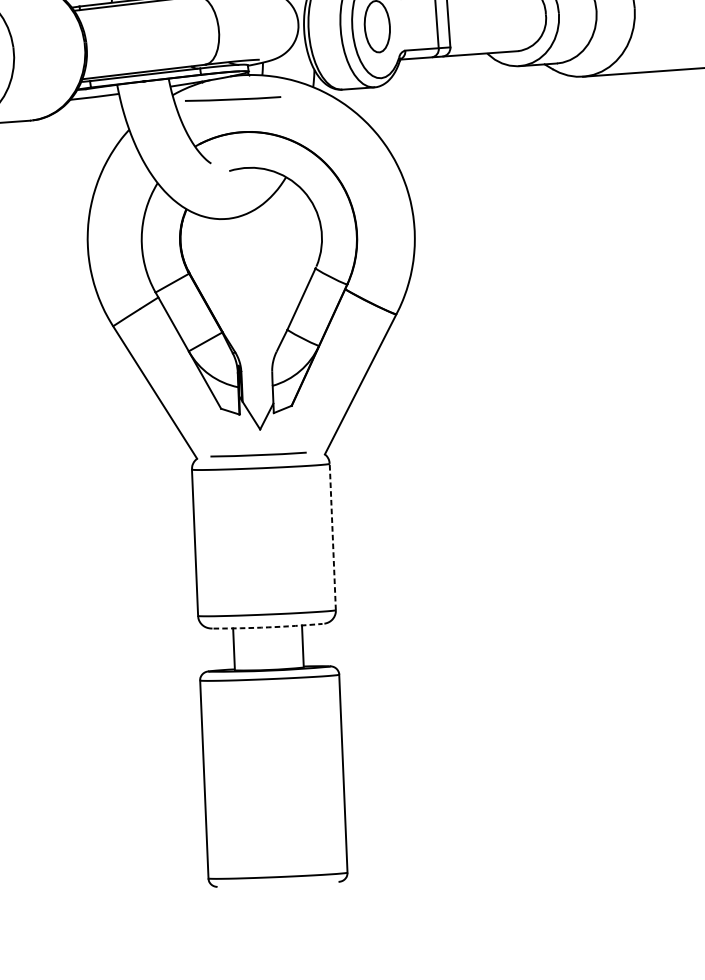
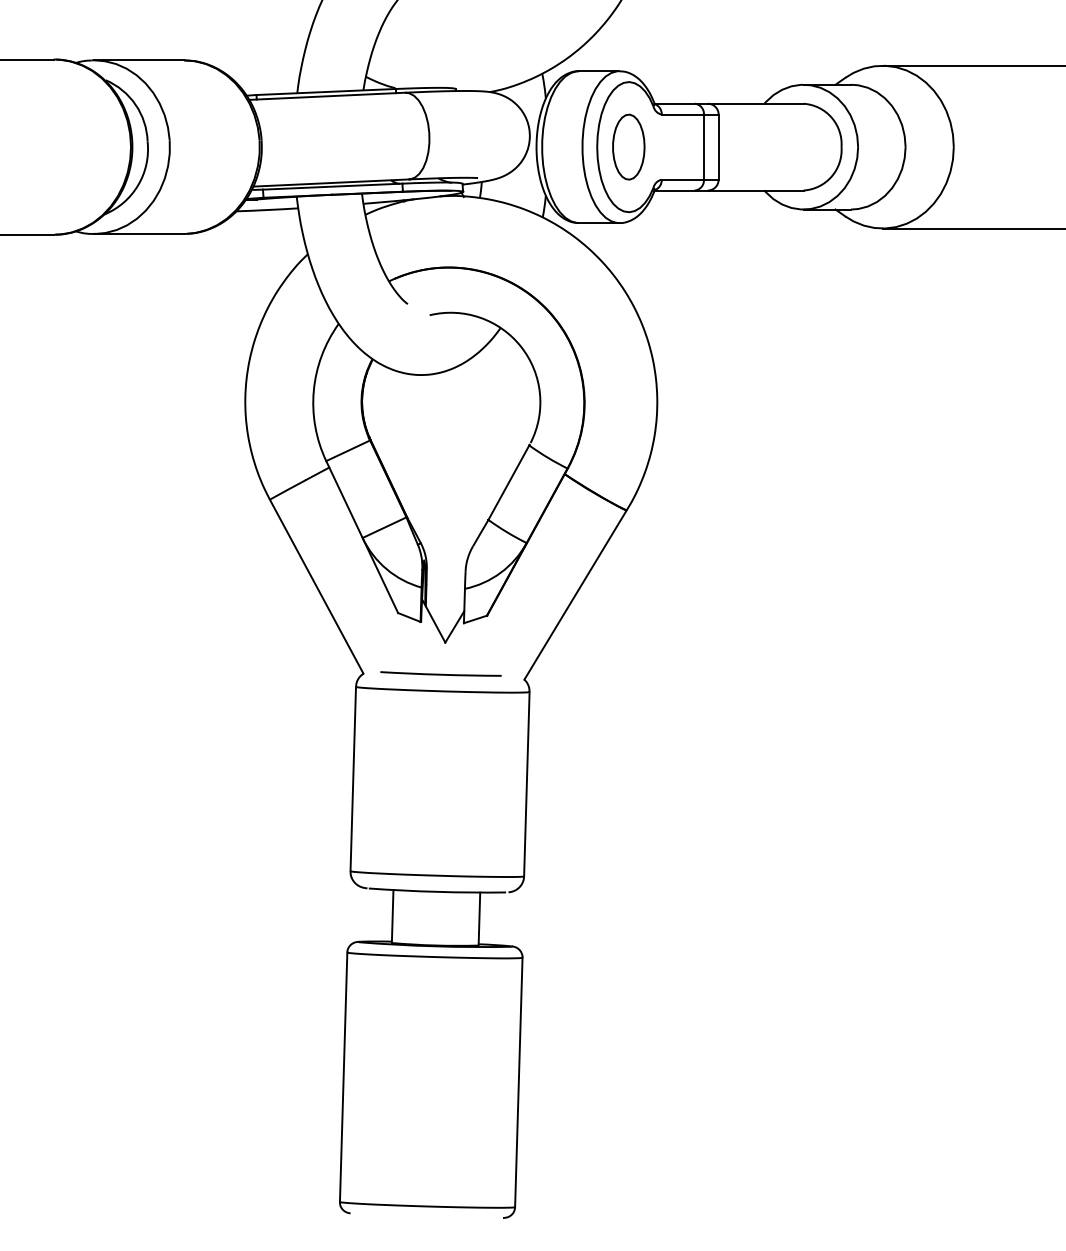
line: (232, 98) -> (440, 224), removed
line: (332, 536) -> (526, 783), dashed -> solid
arc: (268, 627) -> (437, 891), dashed -> solid

